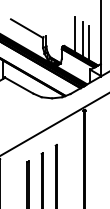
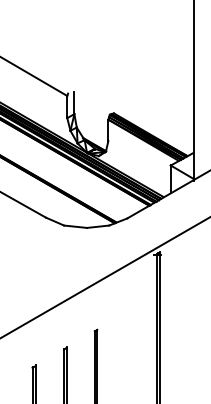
line: (74, 34) -> (135, 88), removed
line: (82, 38) -> (153, 96), removed
line: (88, 42) -> (166, 105), removed

